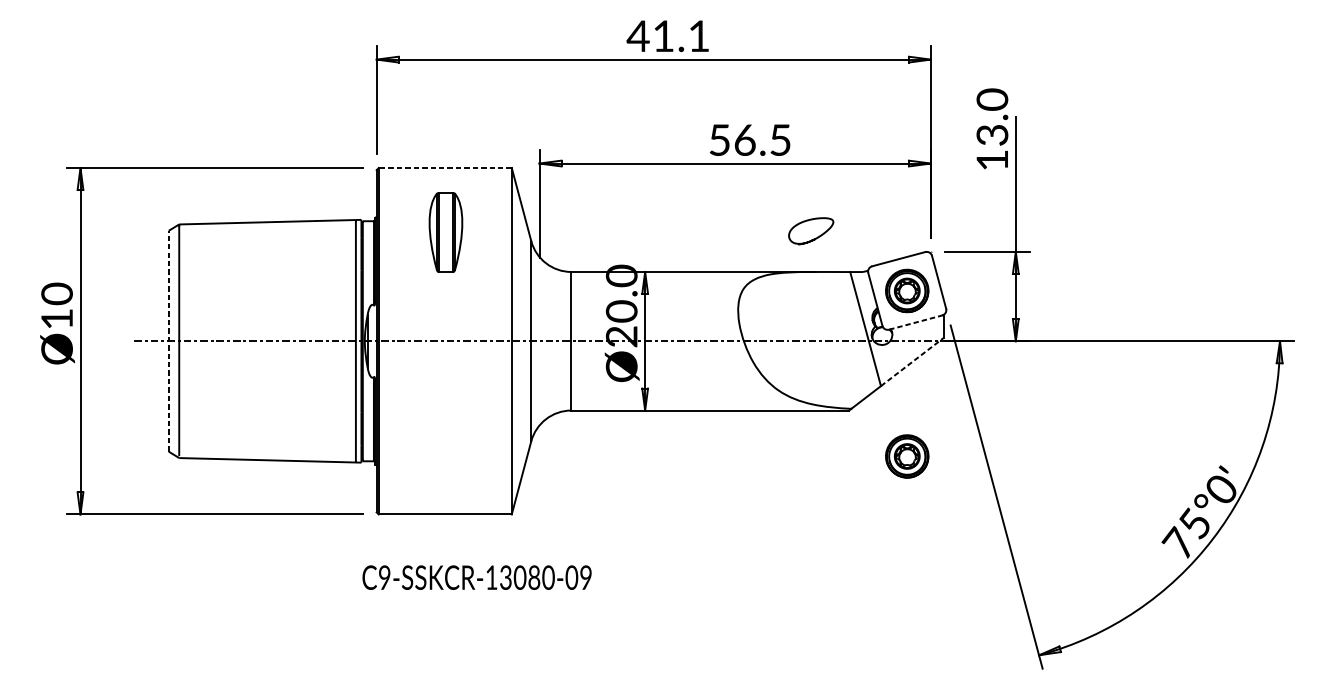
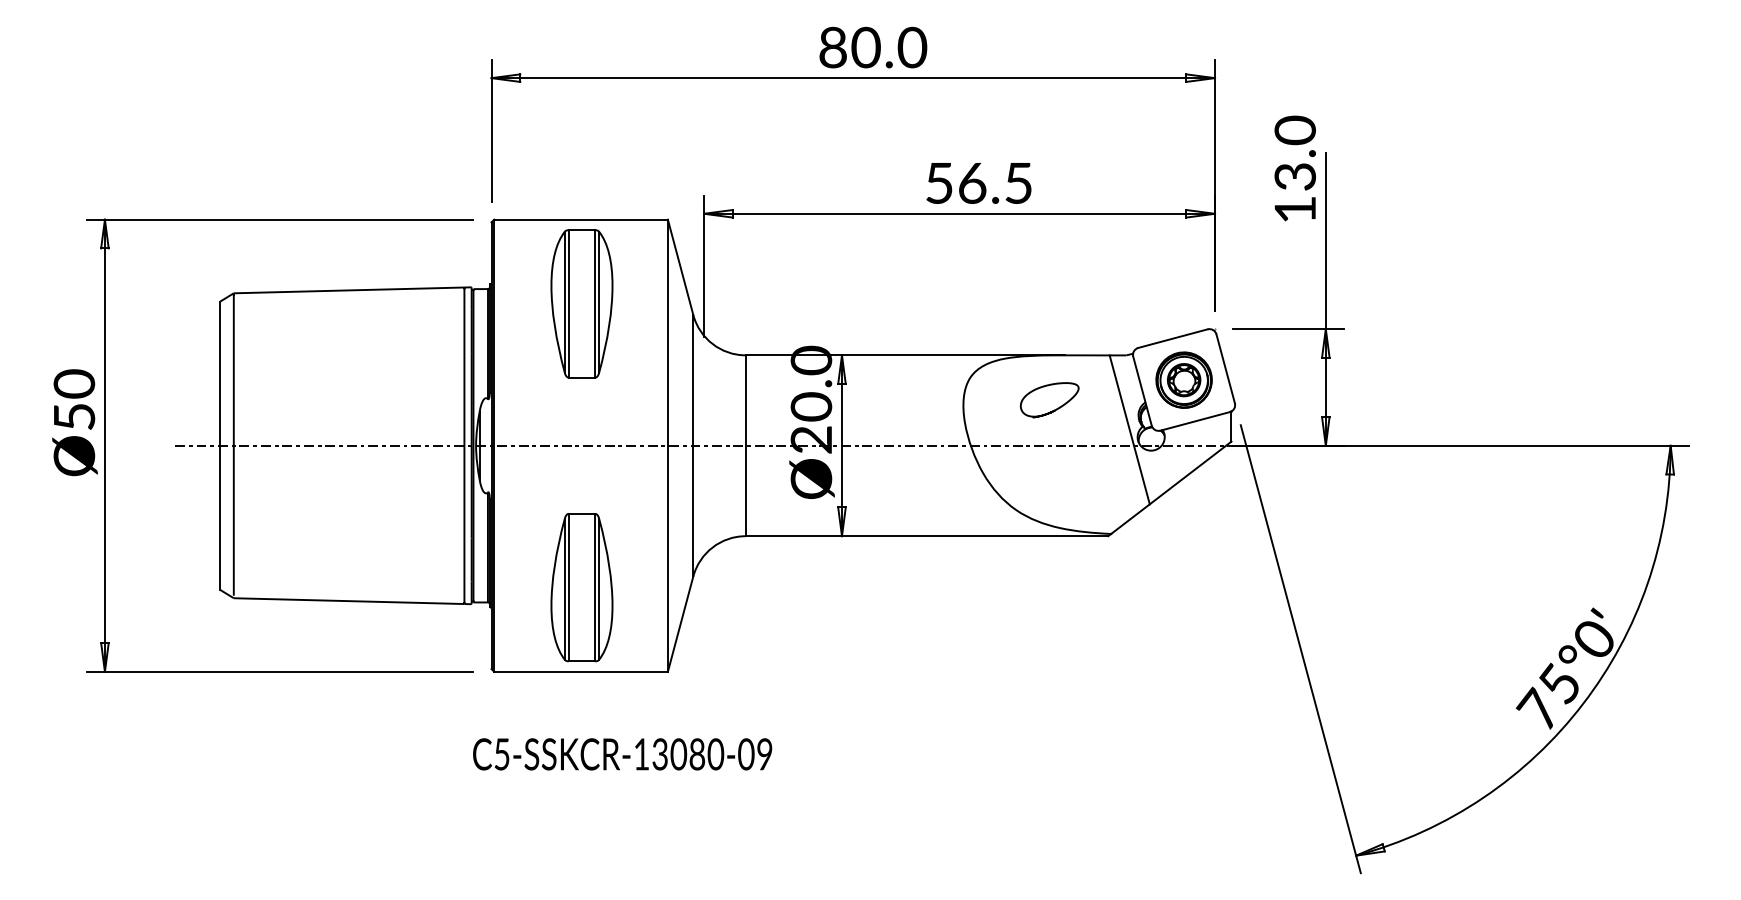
text: (668, 36) -> (872, 47), 41.1 -> 80.0
line: (445, 167) -> (581, 219), dashed -> solid
part: (445, 232) -> (581, 303), size x1.43
curve: (814, 238) -> (1054, 409), moved
text: (57, 318) -> (74, 416), Ø10 -> Ø50
line: (915, 322) -> (1195, 421), dashed -> solid
line: (169, 341) -> (220, 445), dashed -> solid
line: (912, 361) -> (1191, 472), dashed -> solid
part: (445, 449) -> (581, 587), added
part: (906, 455) -> (1183, 595), removed
text: (384, 577) -> (501, 754), C9-SSKCR-13080-09 -> C5-SSKCR-13080-09

